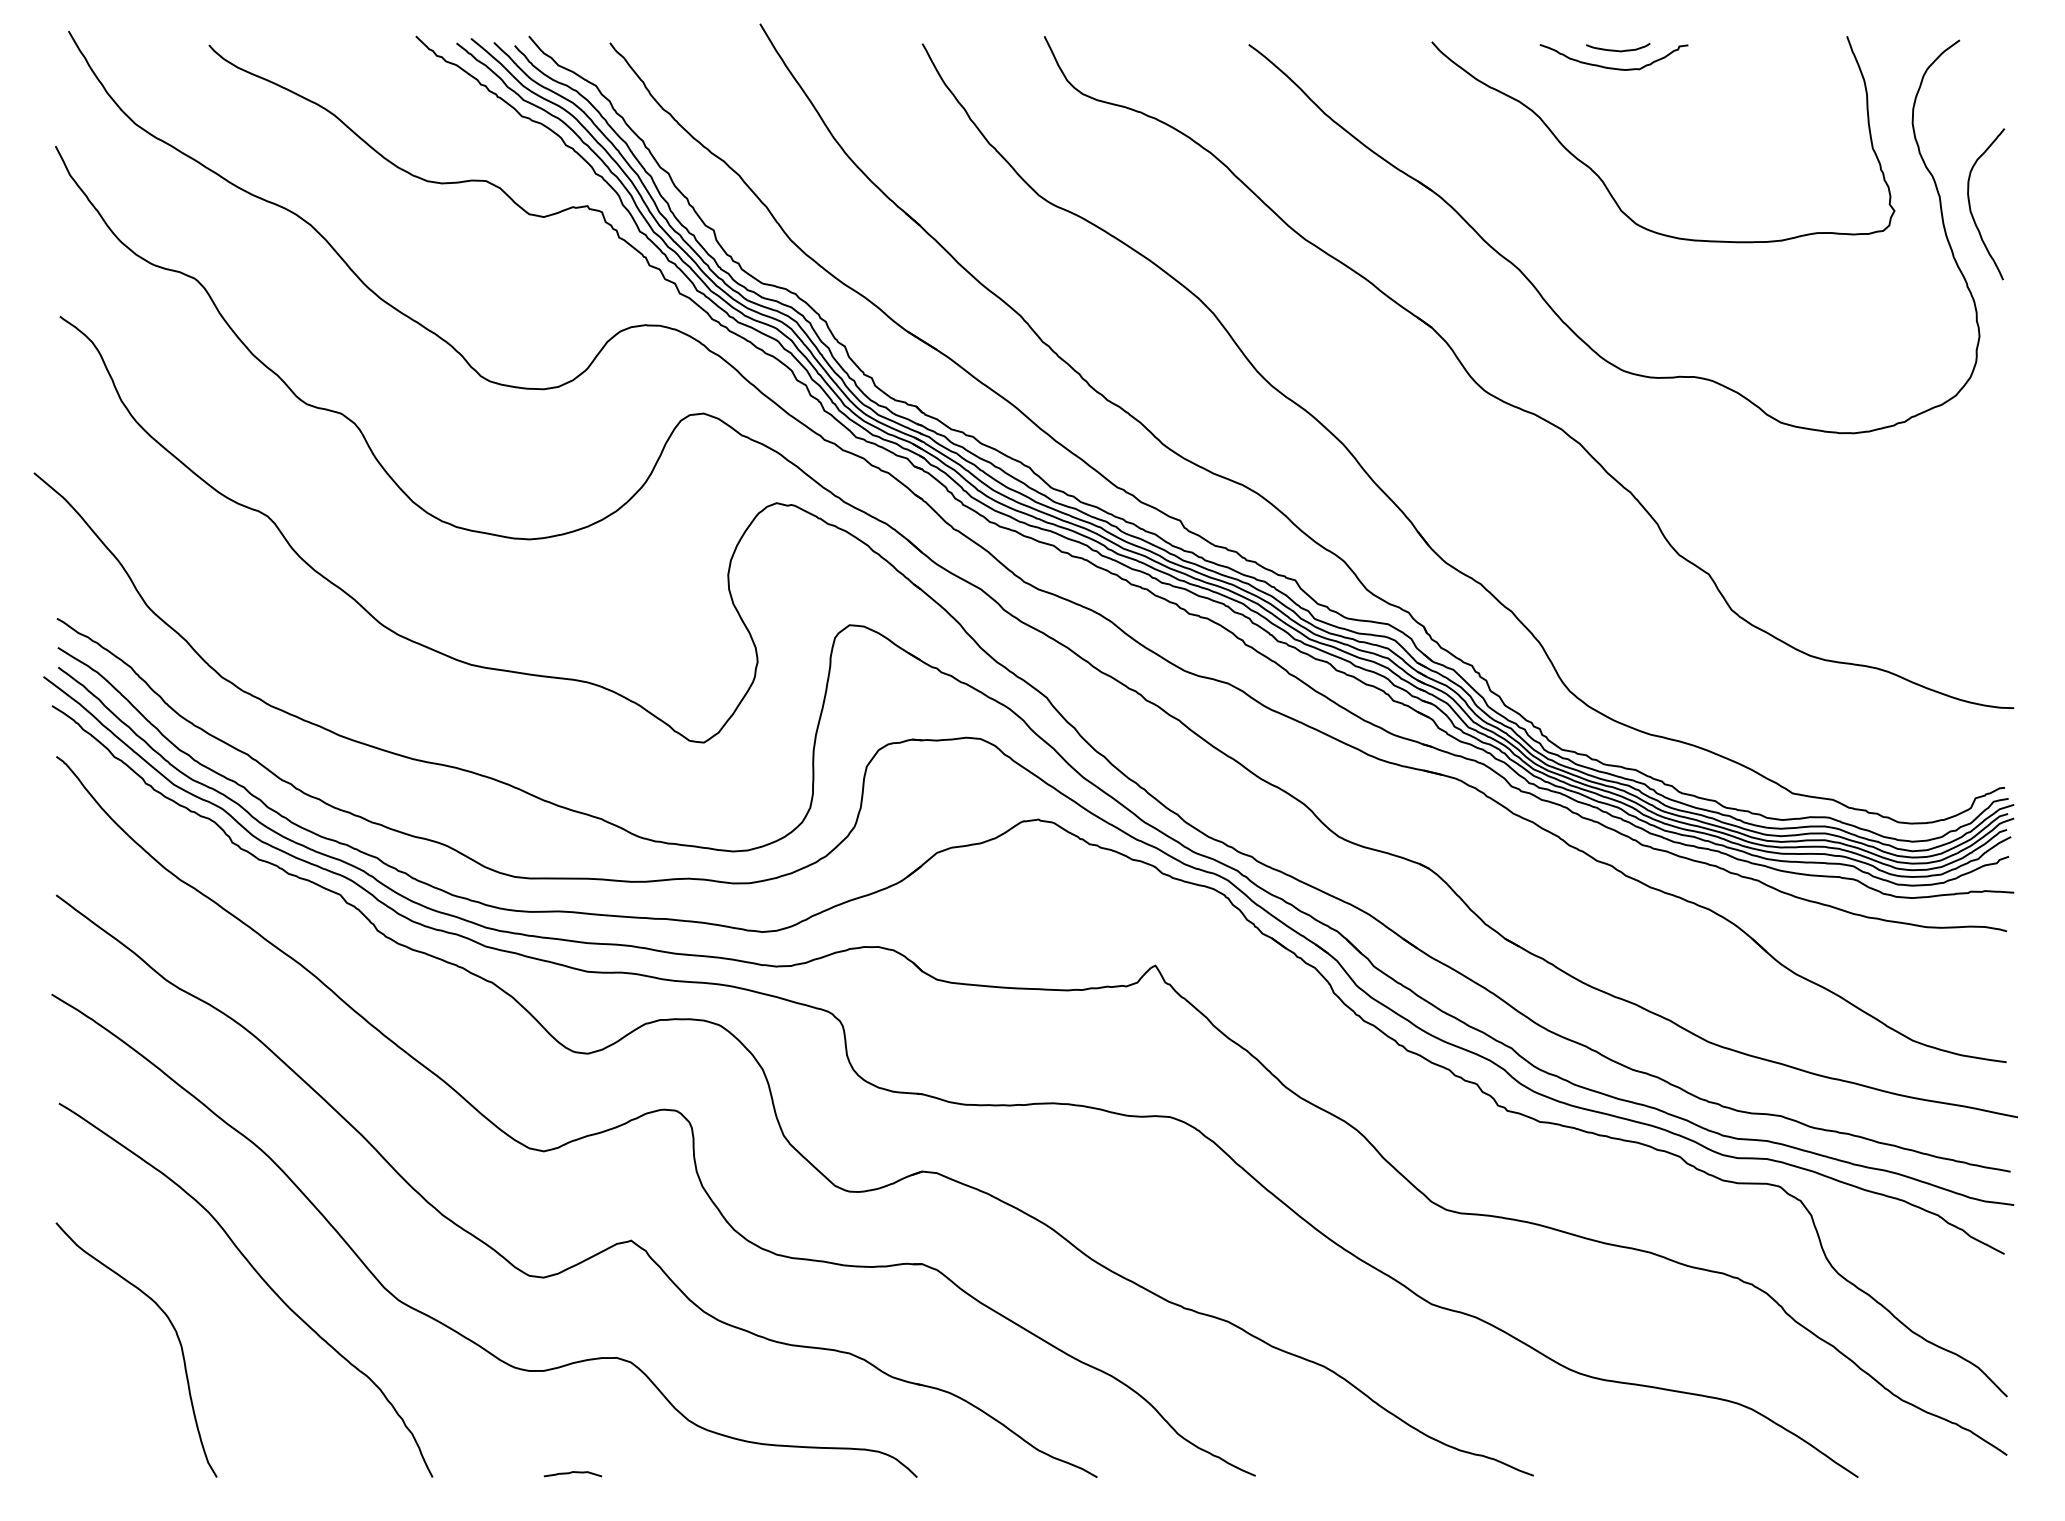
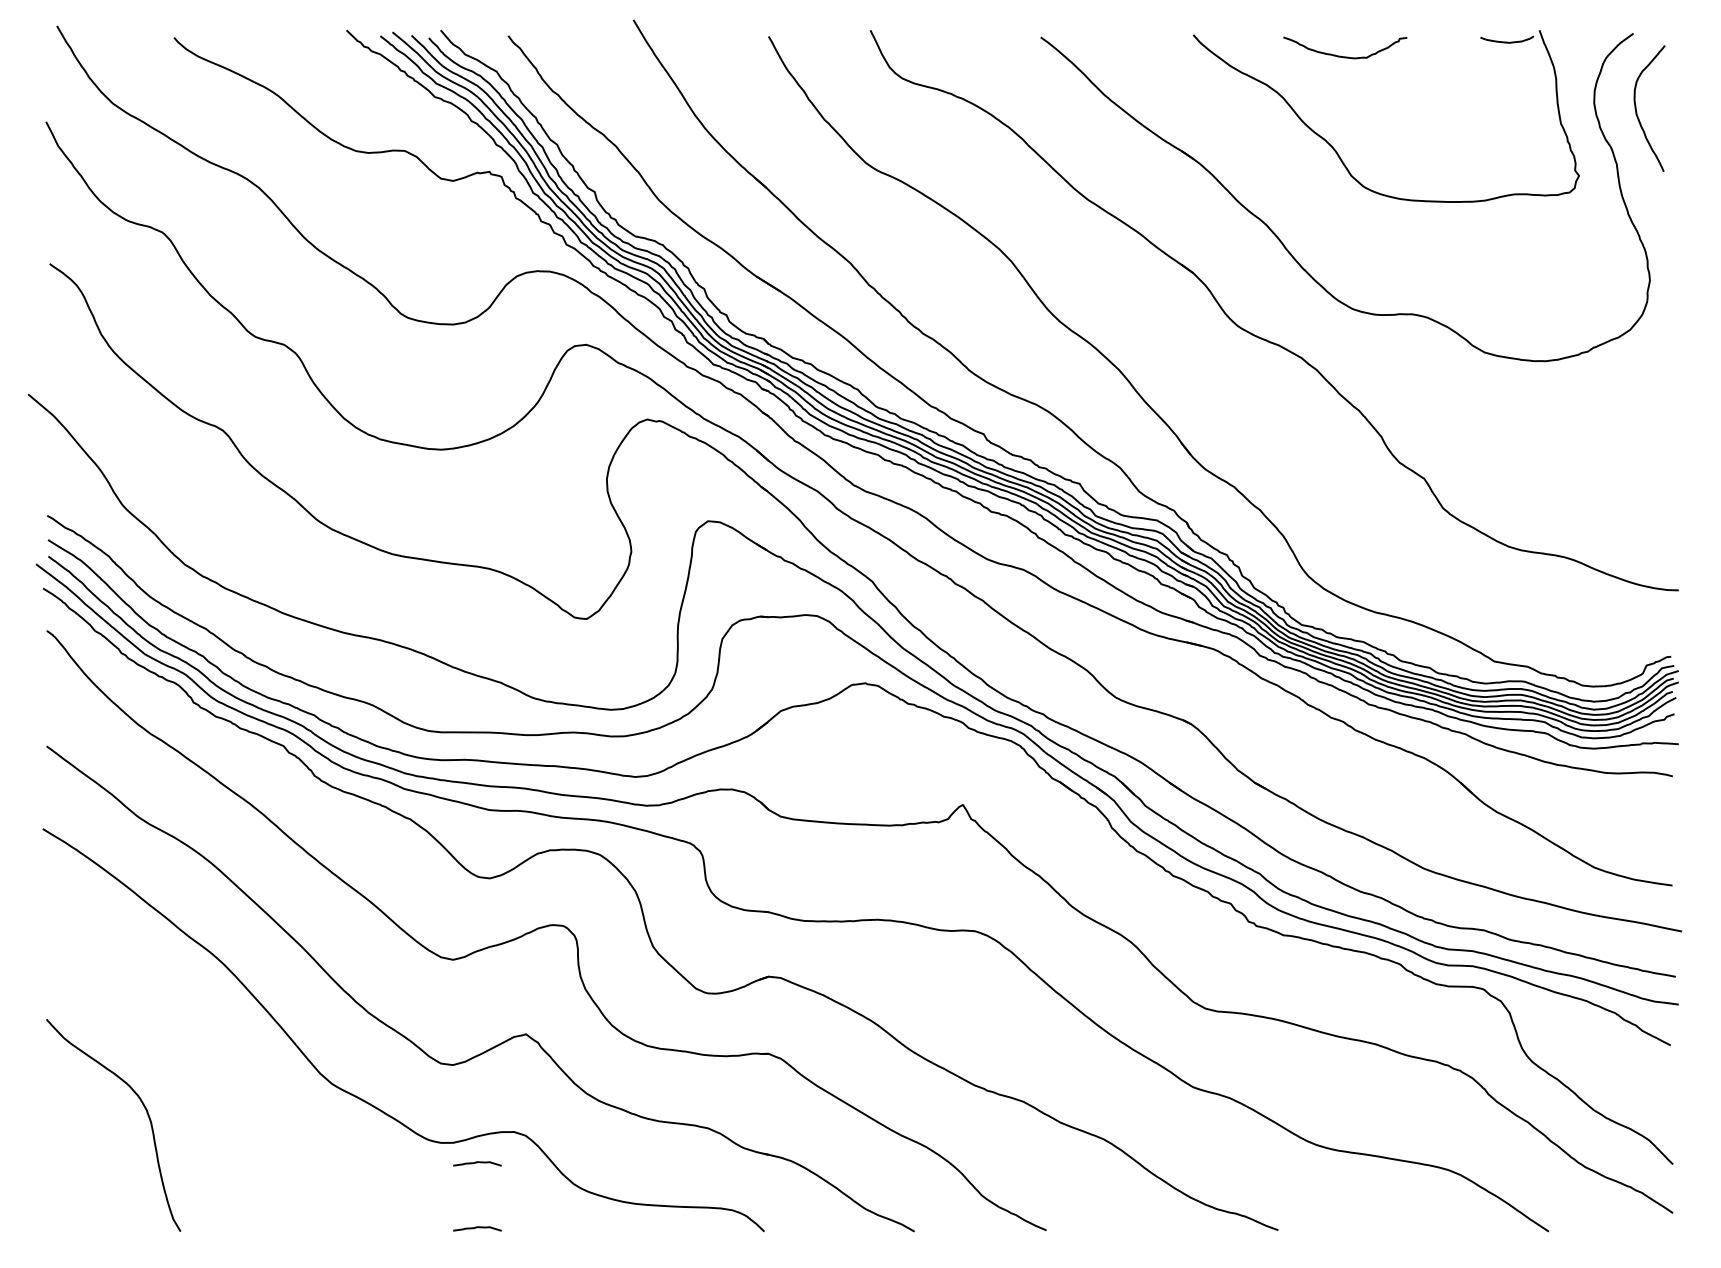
curve: (1618, 50) -> (1507, 42), moved
curve: (1971, 209) -> (1637, 112), moved
curve: (261, 1279) -> (217, 1066), removed
curve: (572, 1395) -> (477, 1163), added

